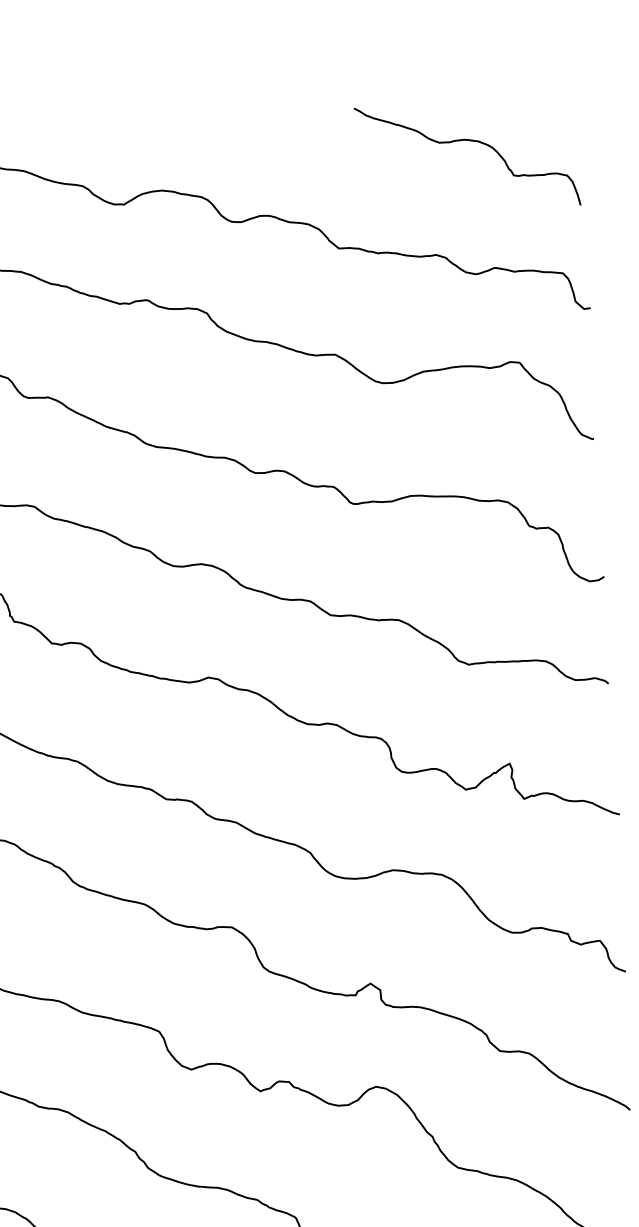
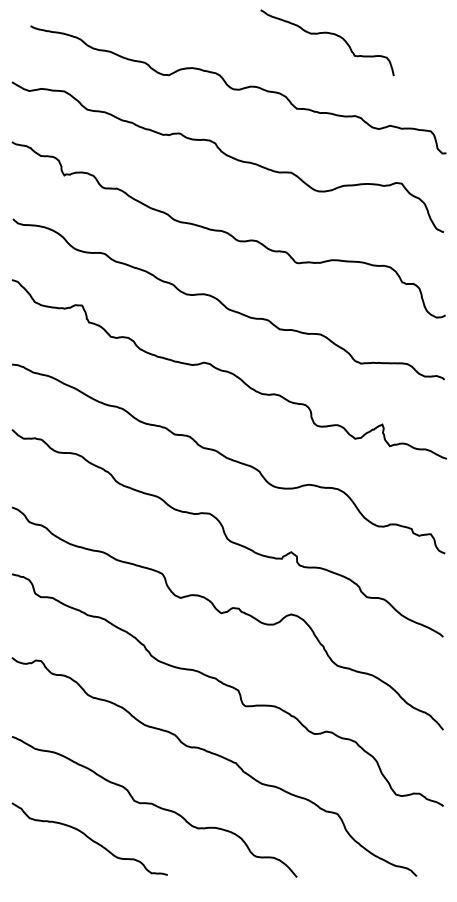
curve: (470, 142) -> (329, 34), moved

